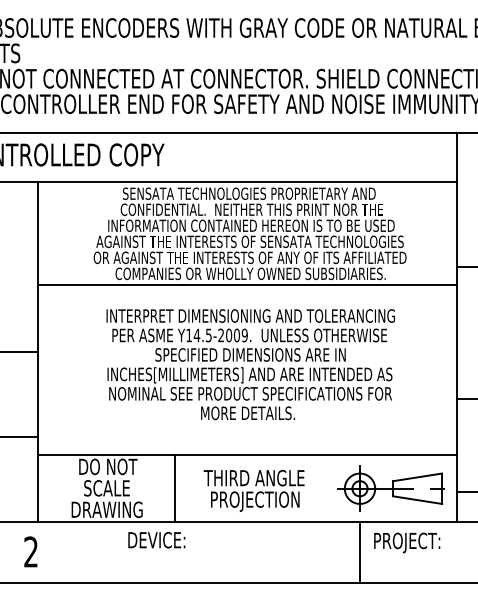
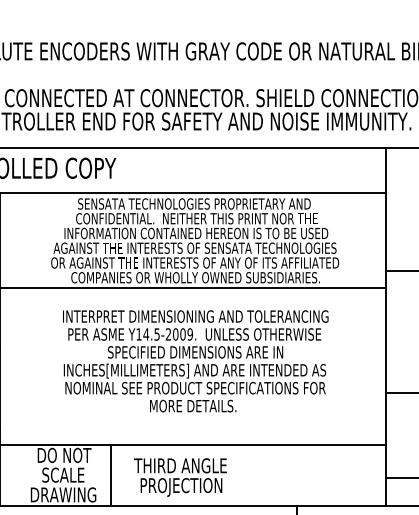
line: (175, 488) -> (110, 475), moved
part: (390, 488) -> (324, 475), removed
text: (253, 490) -> (179, 477), moved

